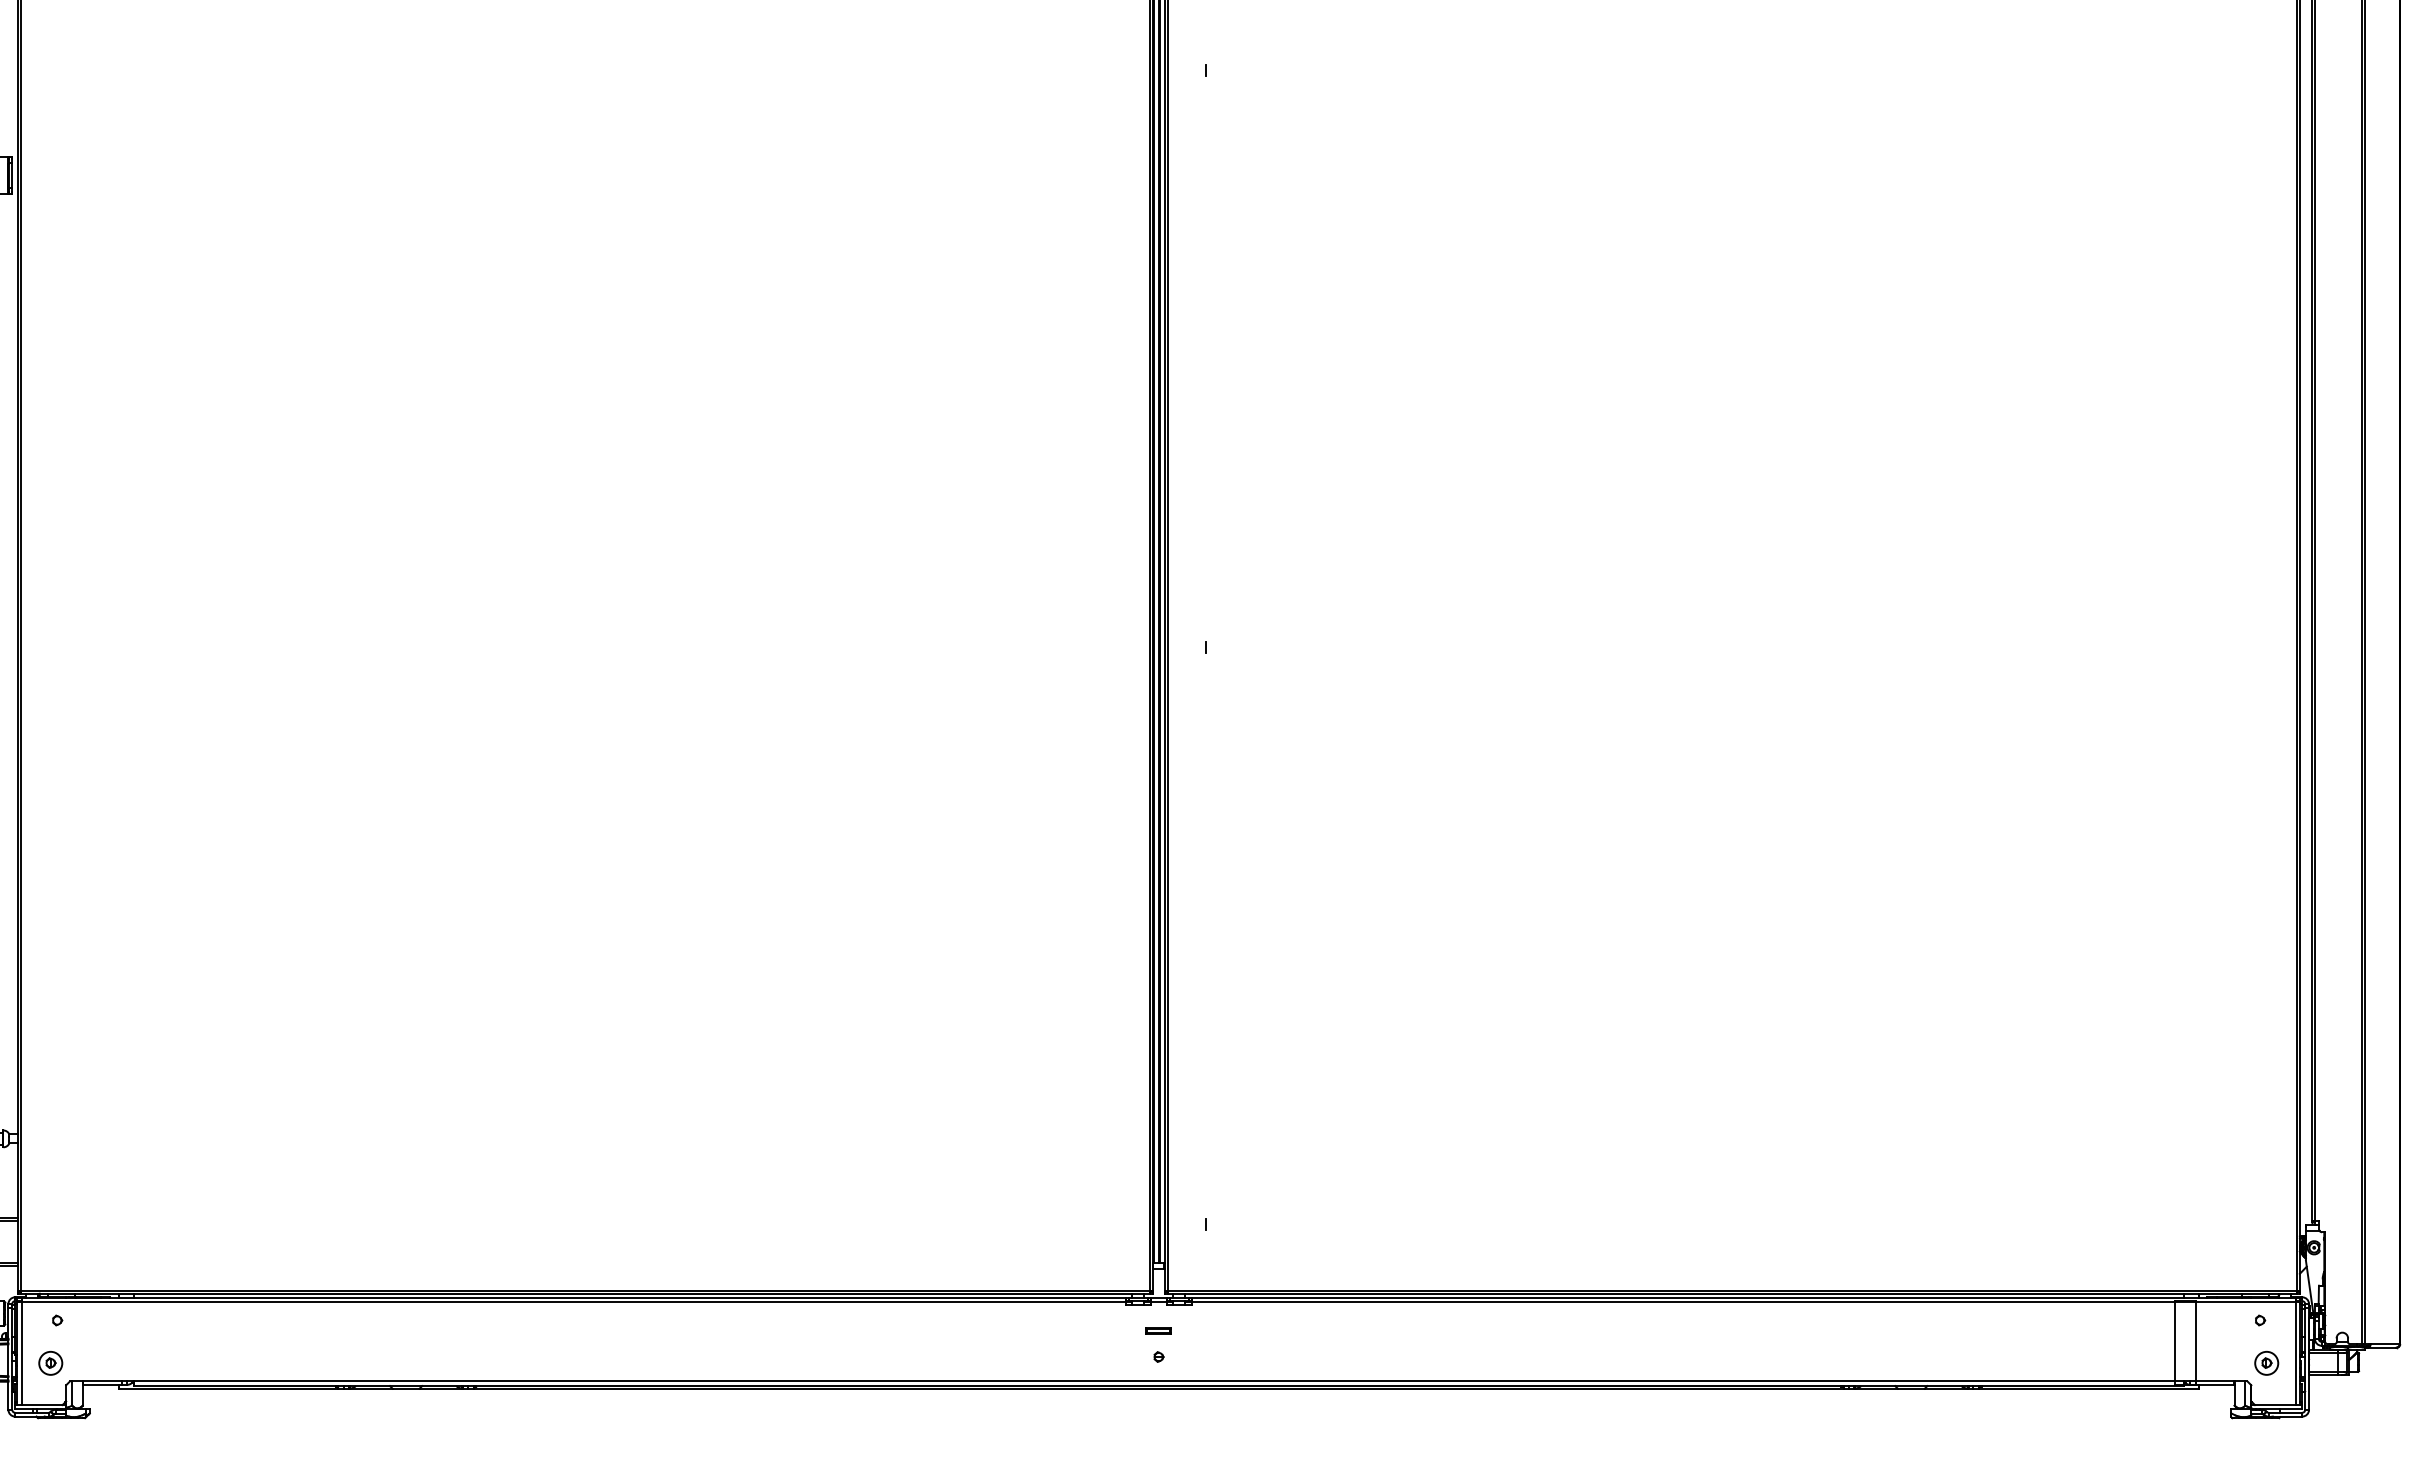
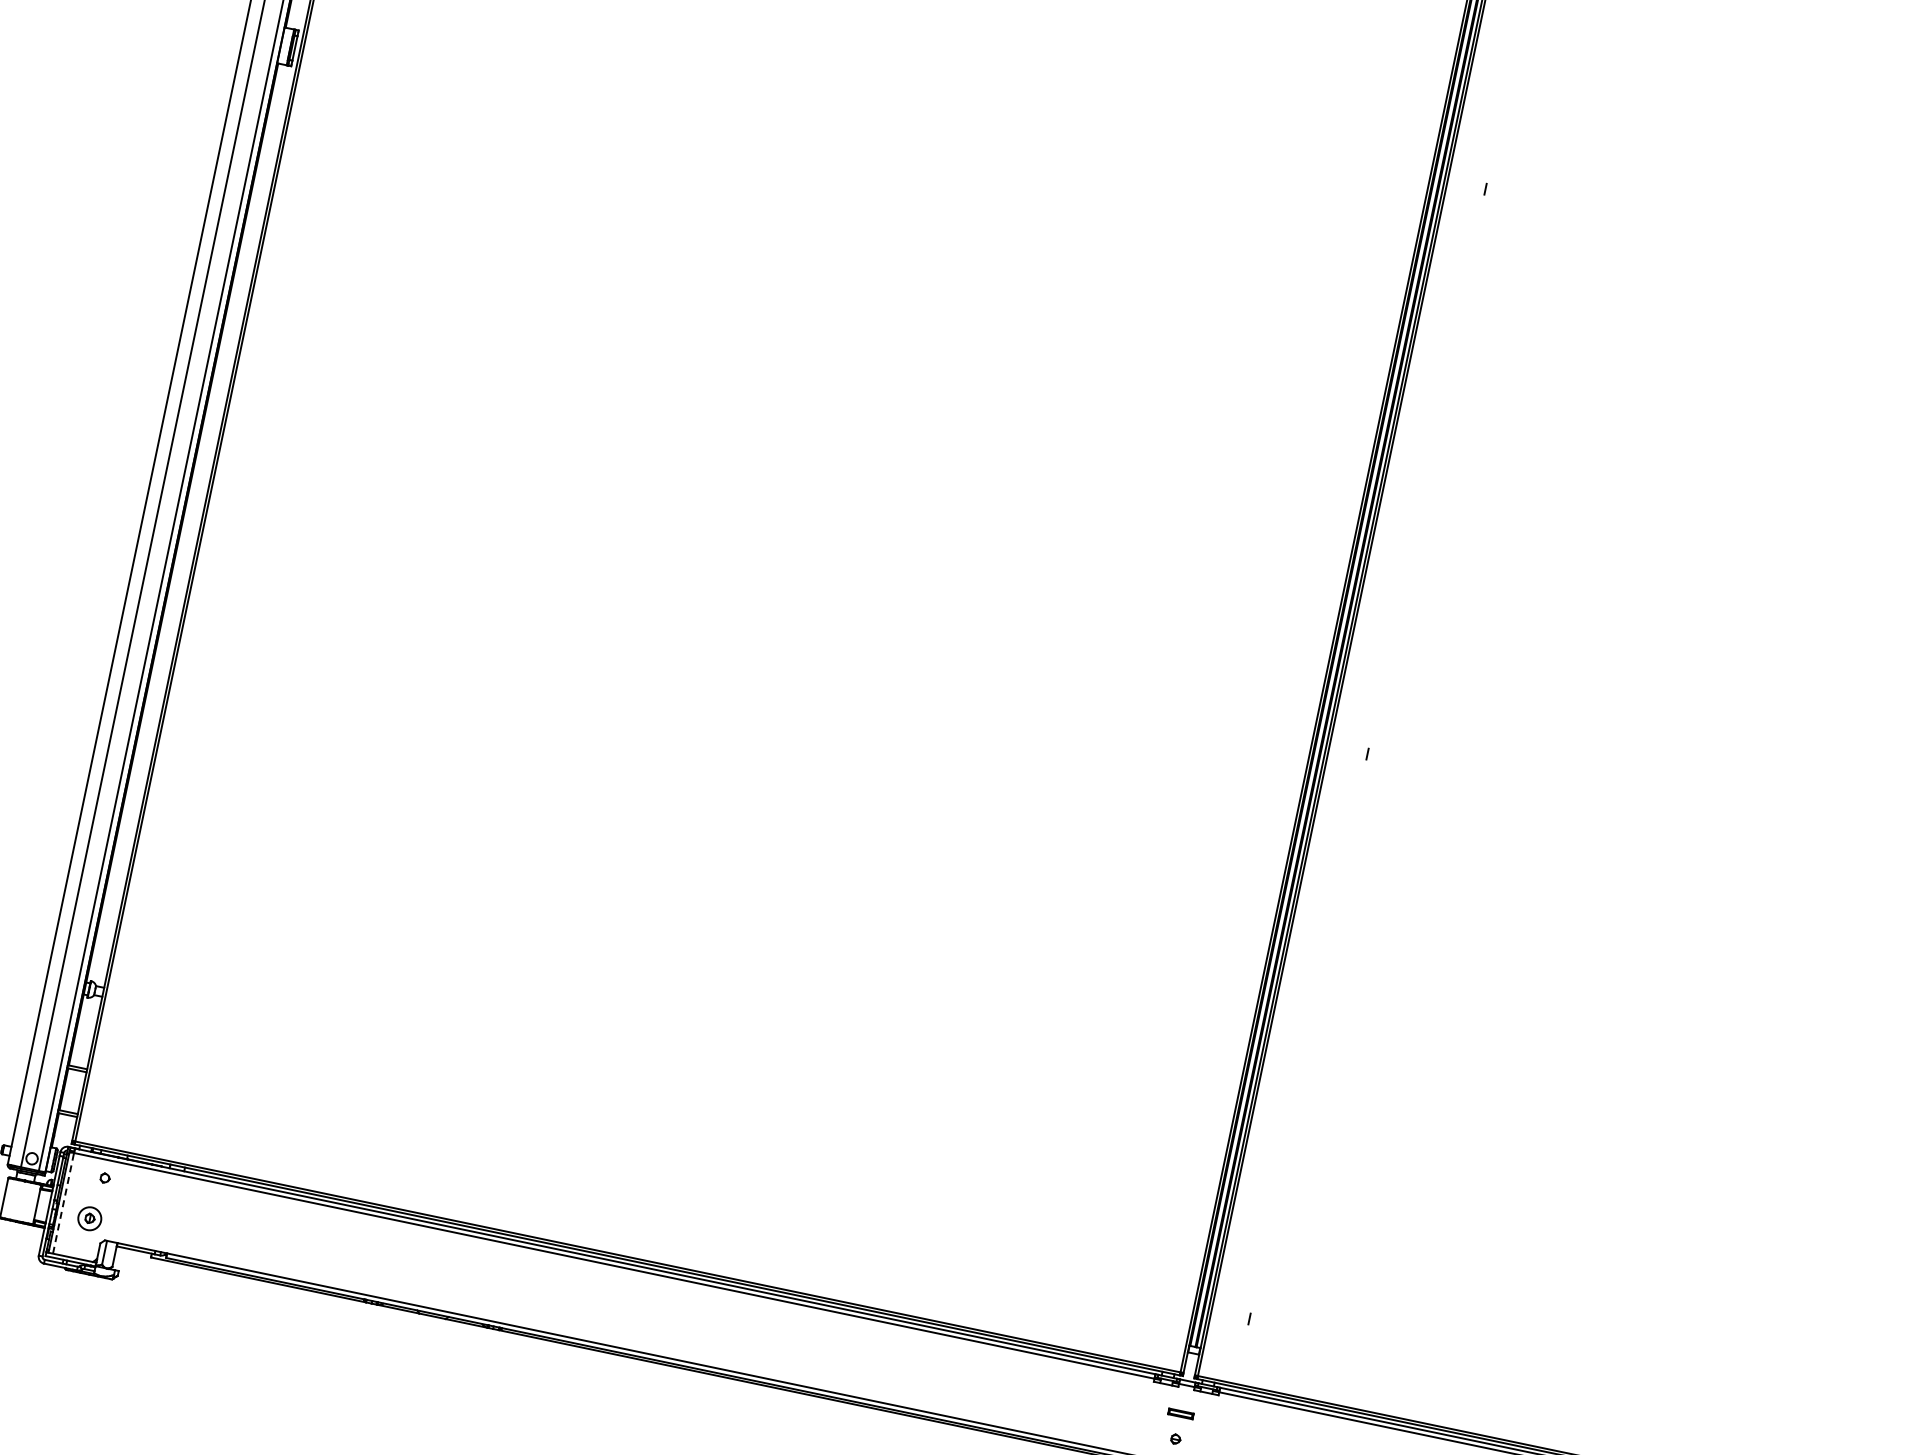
line: (21, 1353) -> (63, 1203), solid -> dashed

